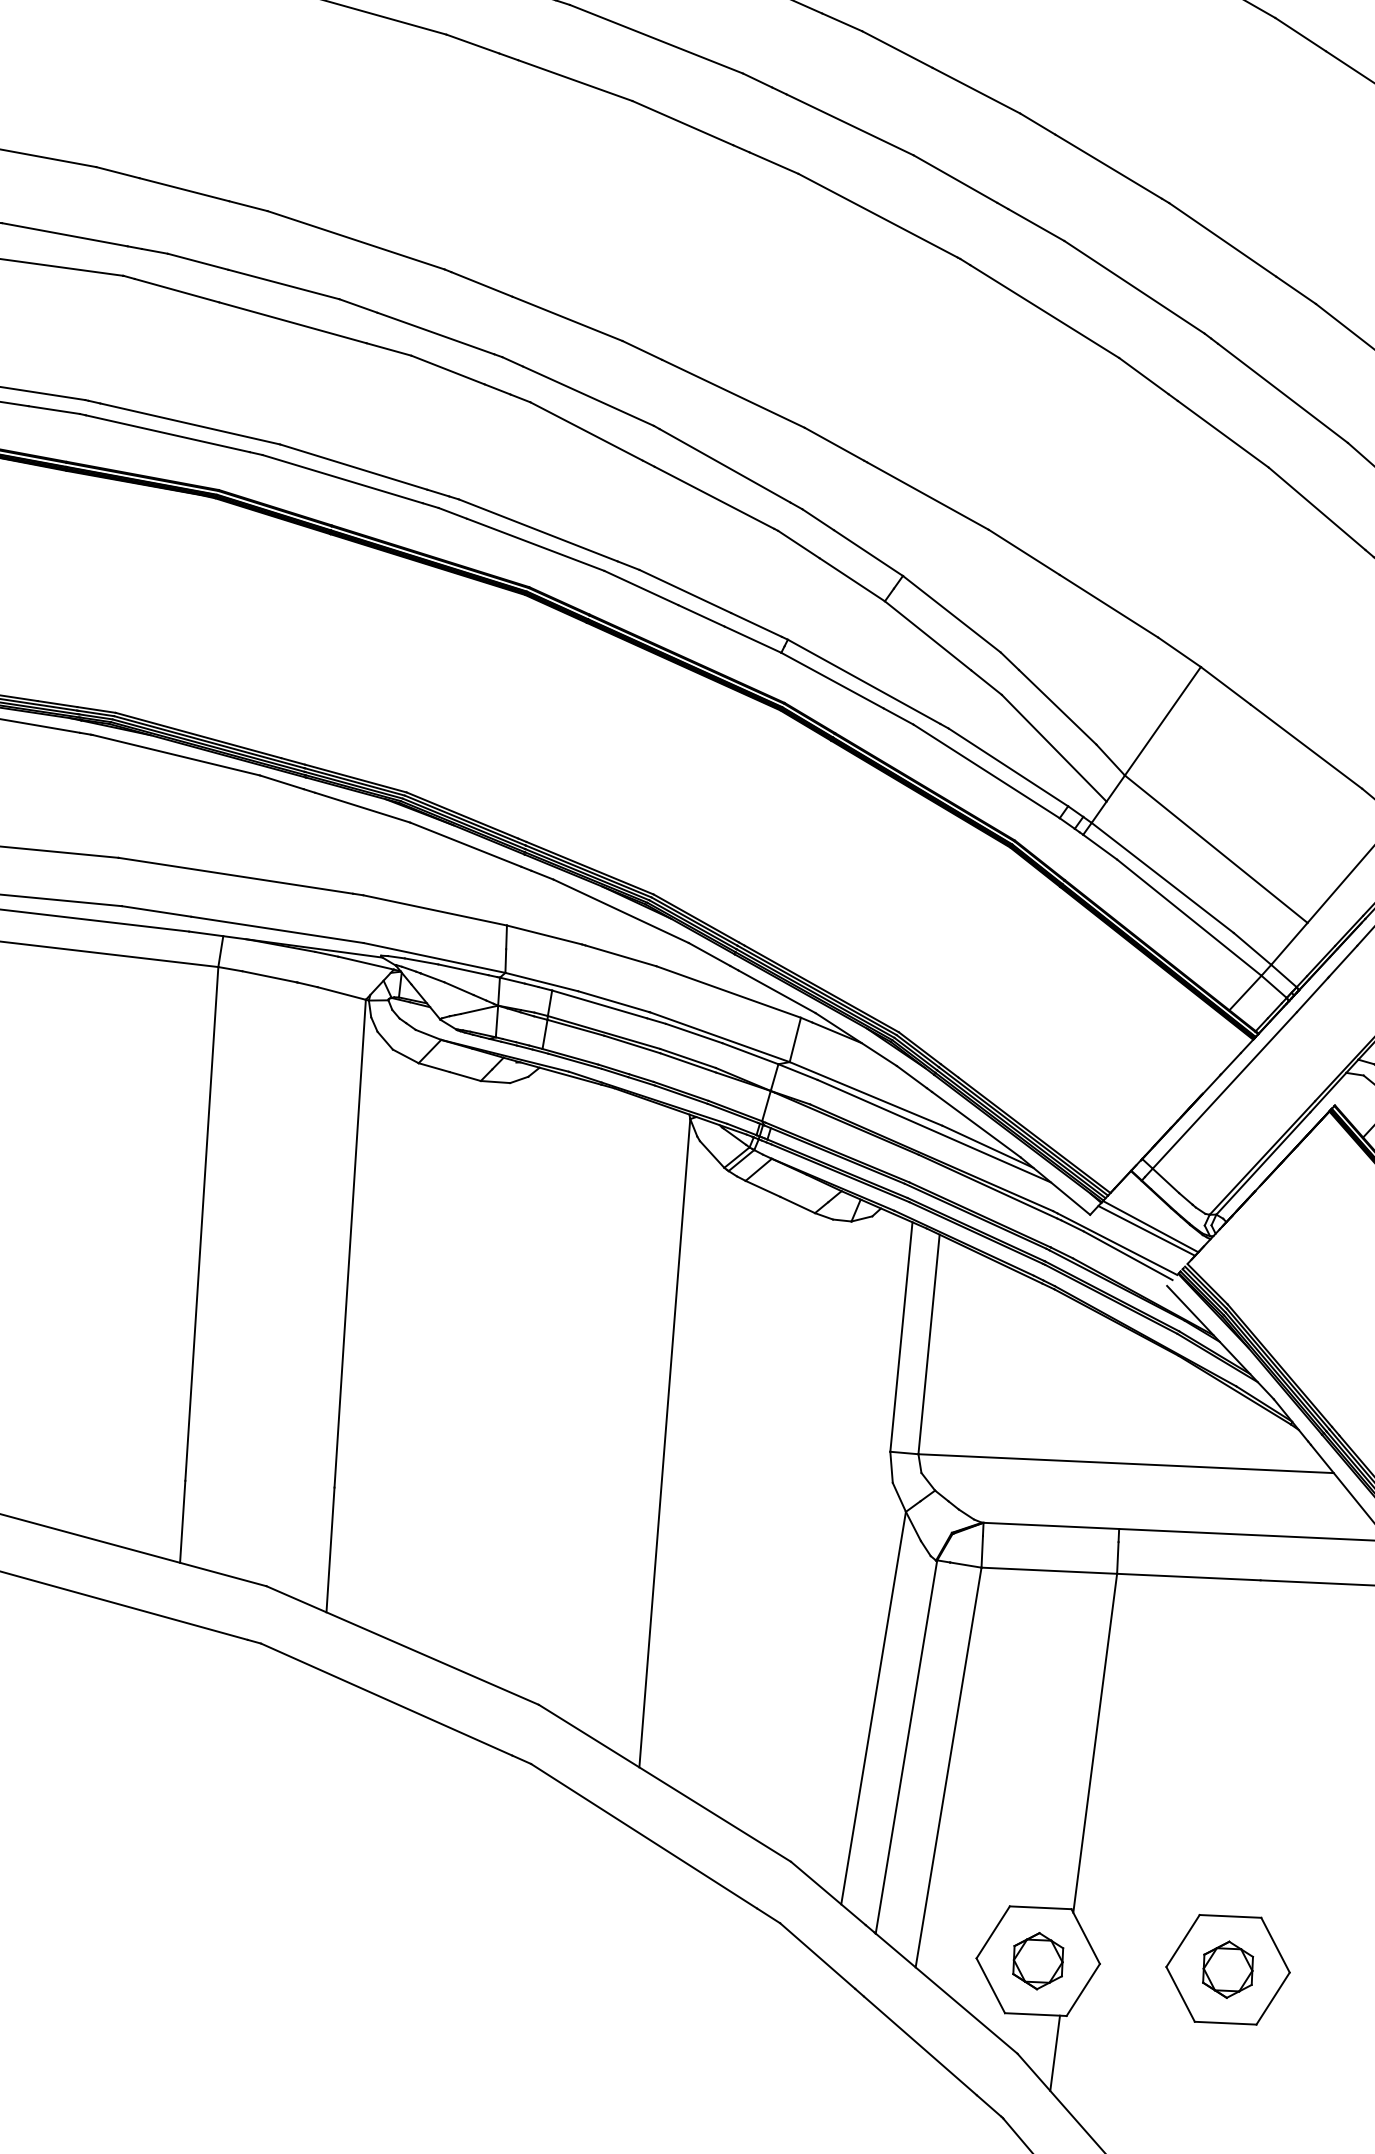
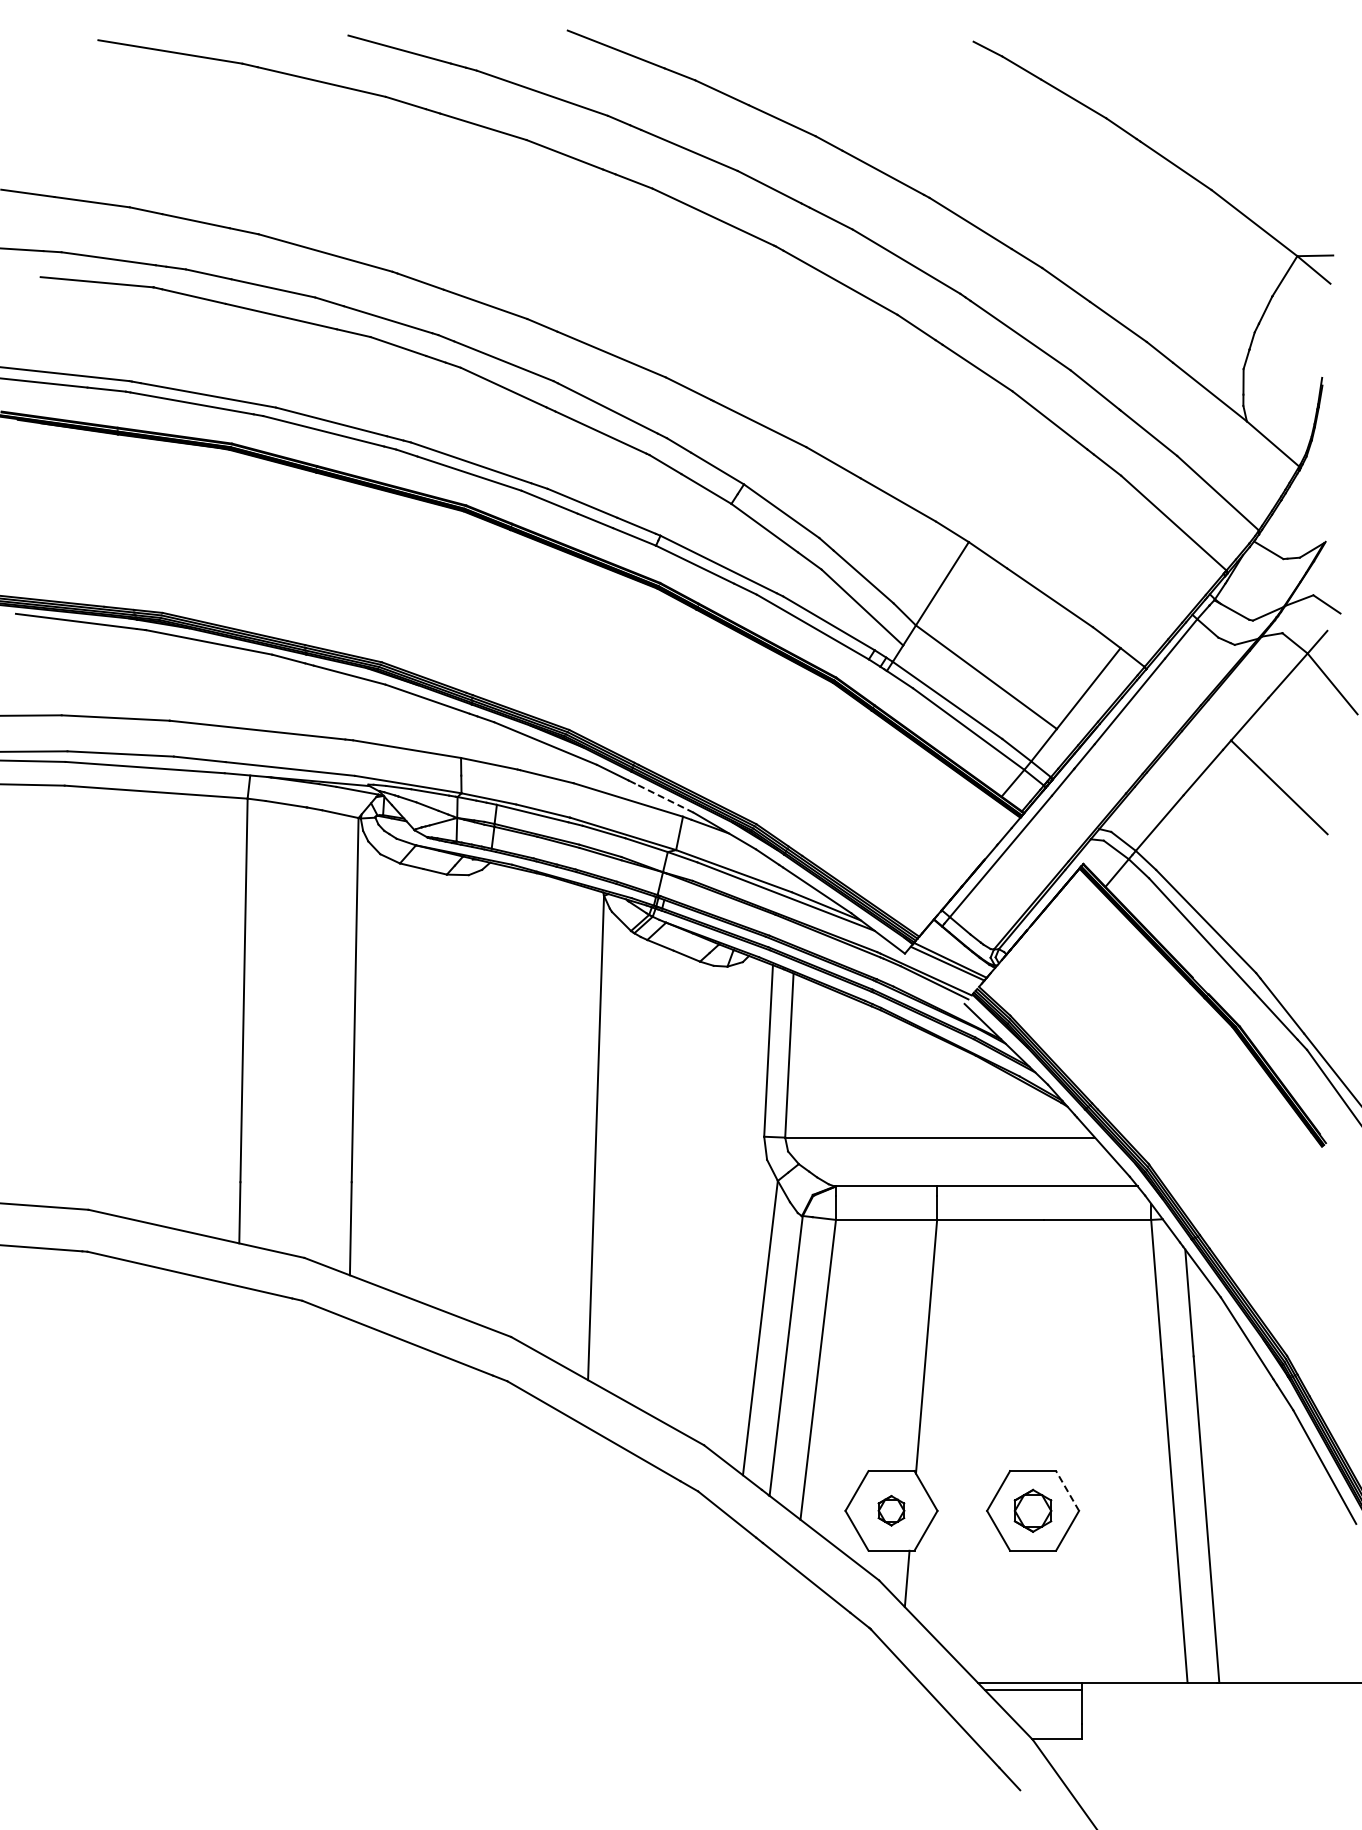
line: (777, 992) -> (664, 798), solid -> dashed
line: (1275, 1945) -> (1067, 1491), solid -> dashed
part: (1038, 1960) -> (891, 1510), size x0.7

